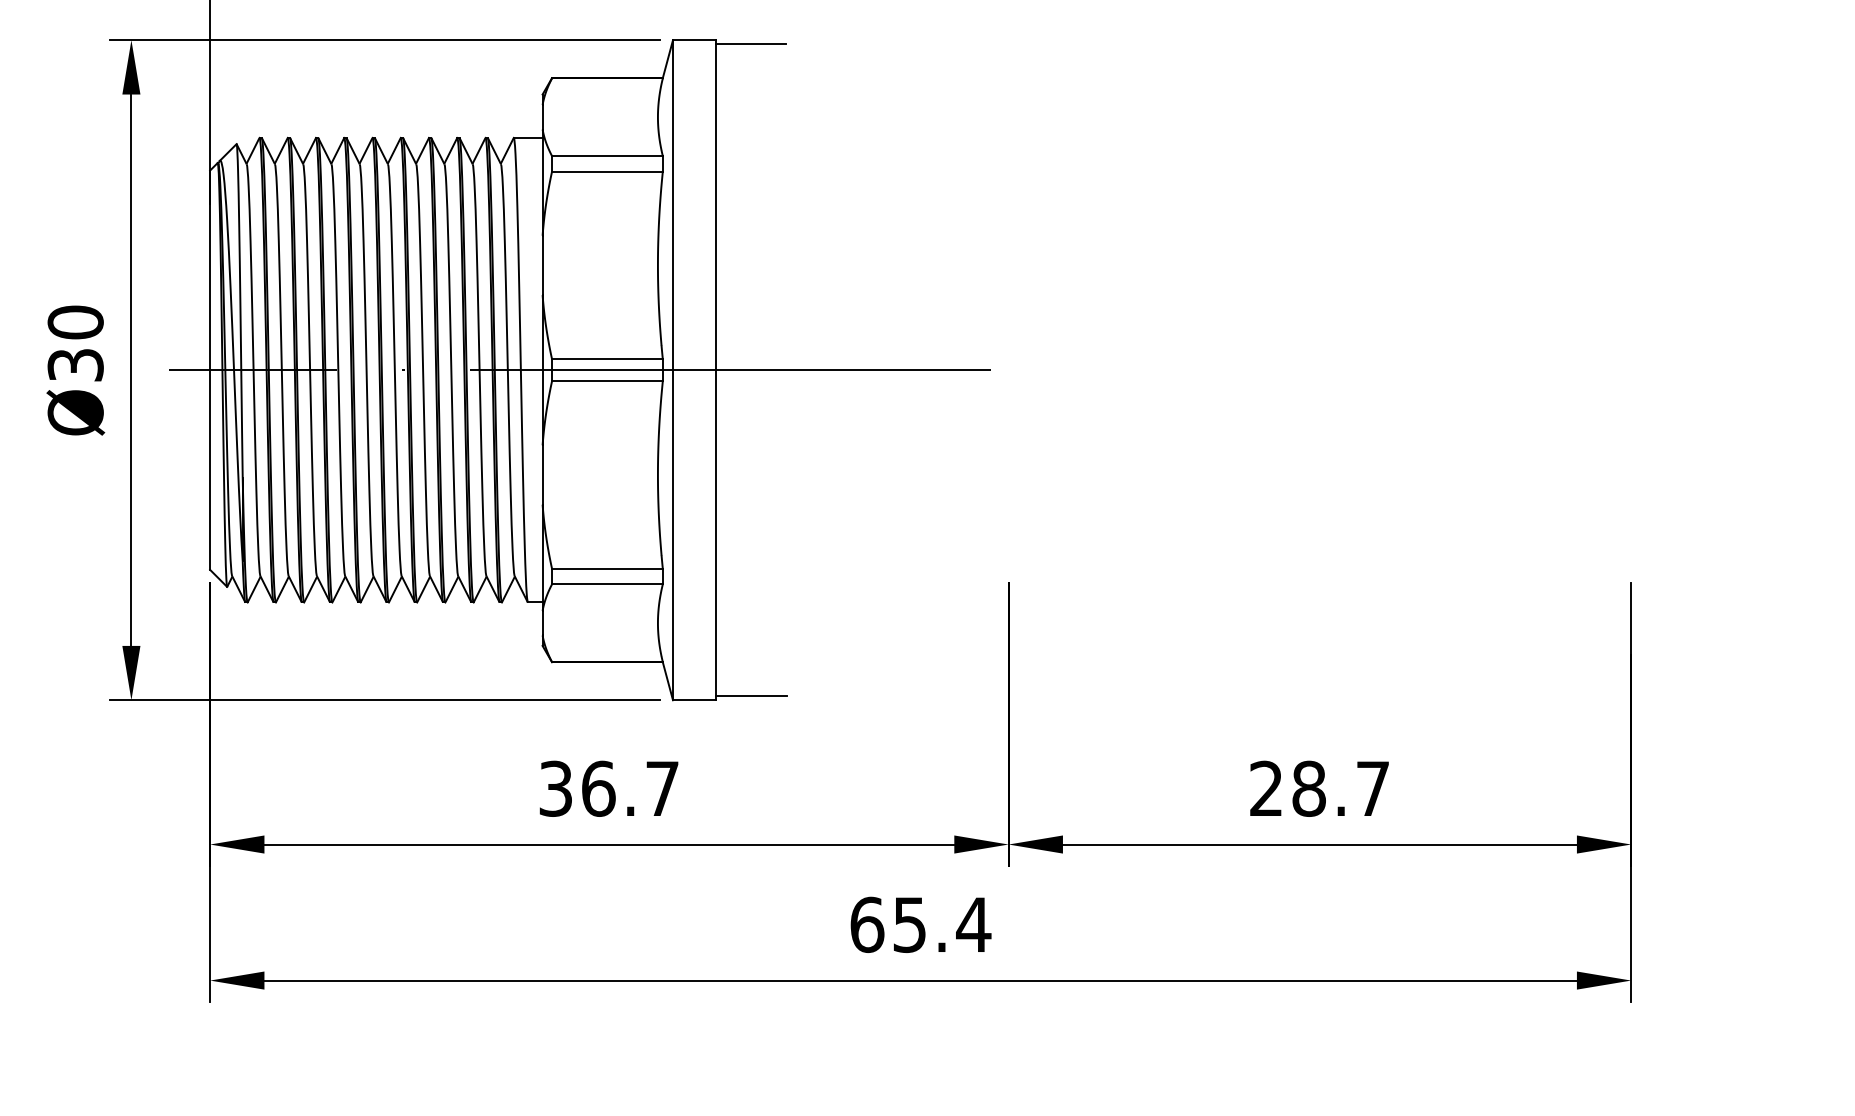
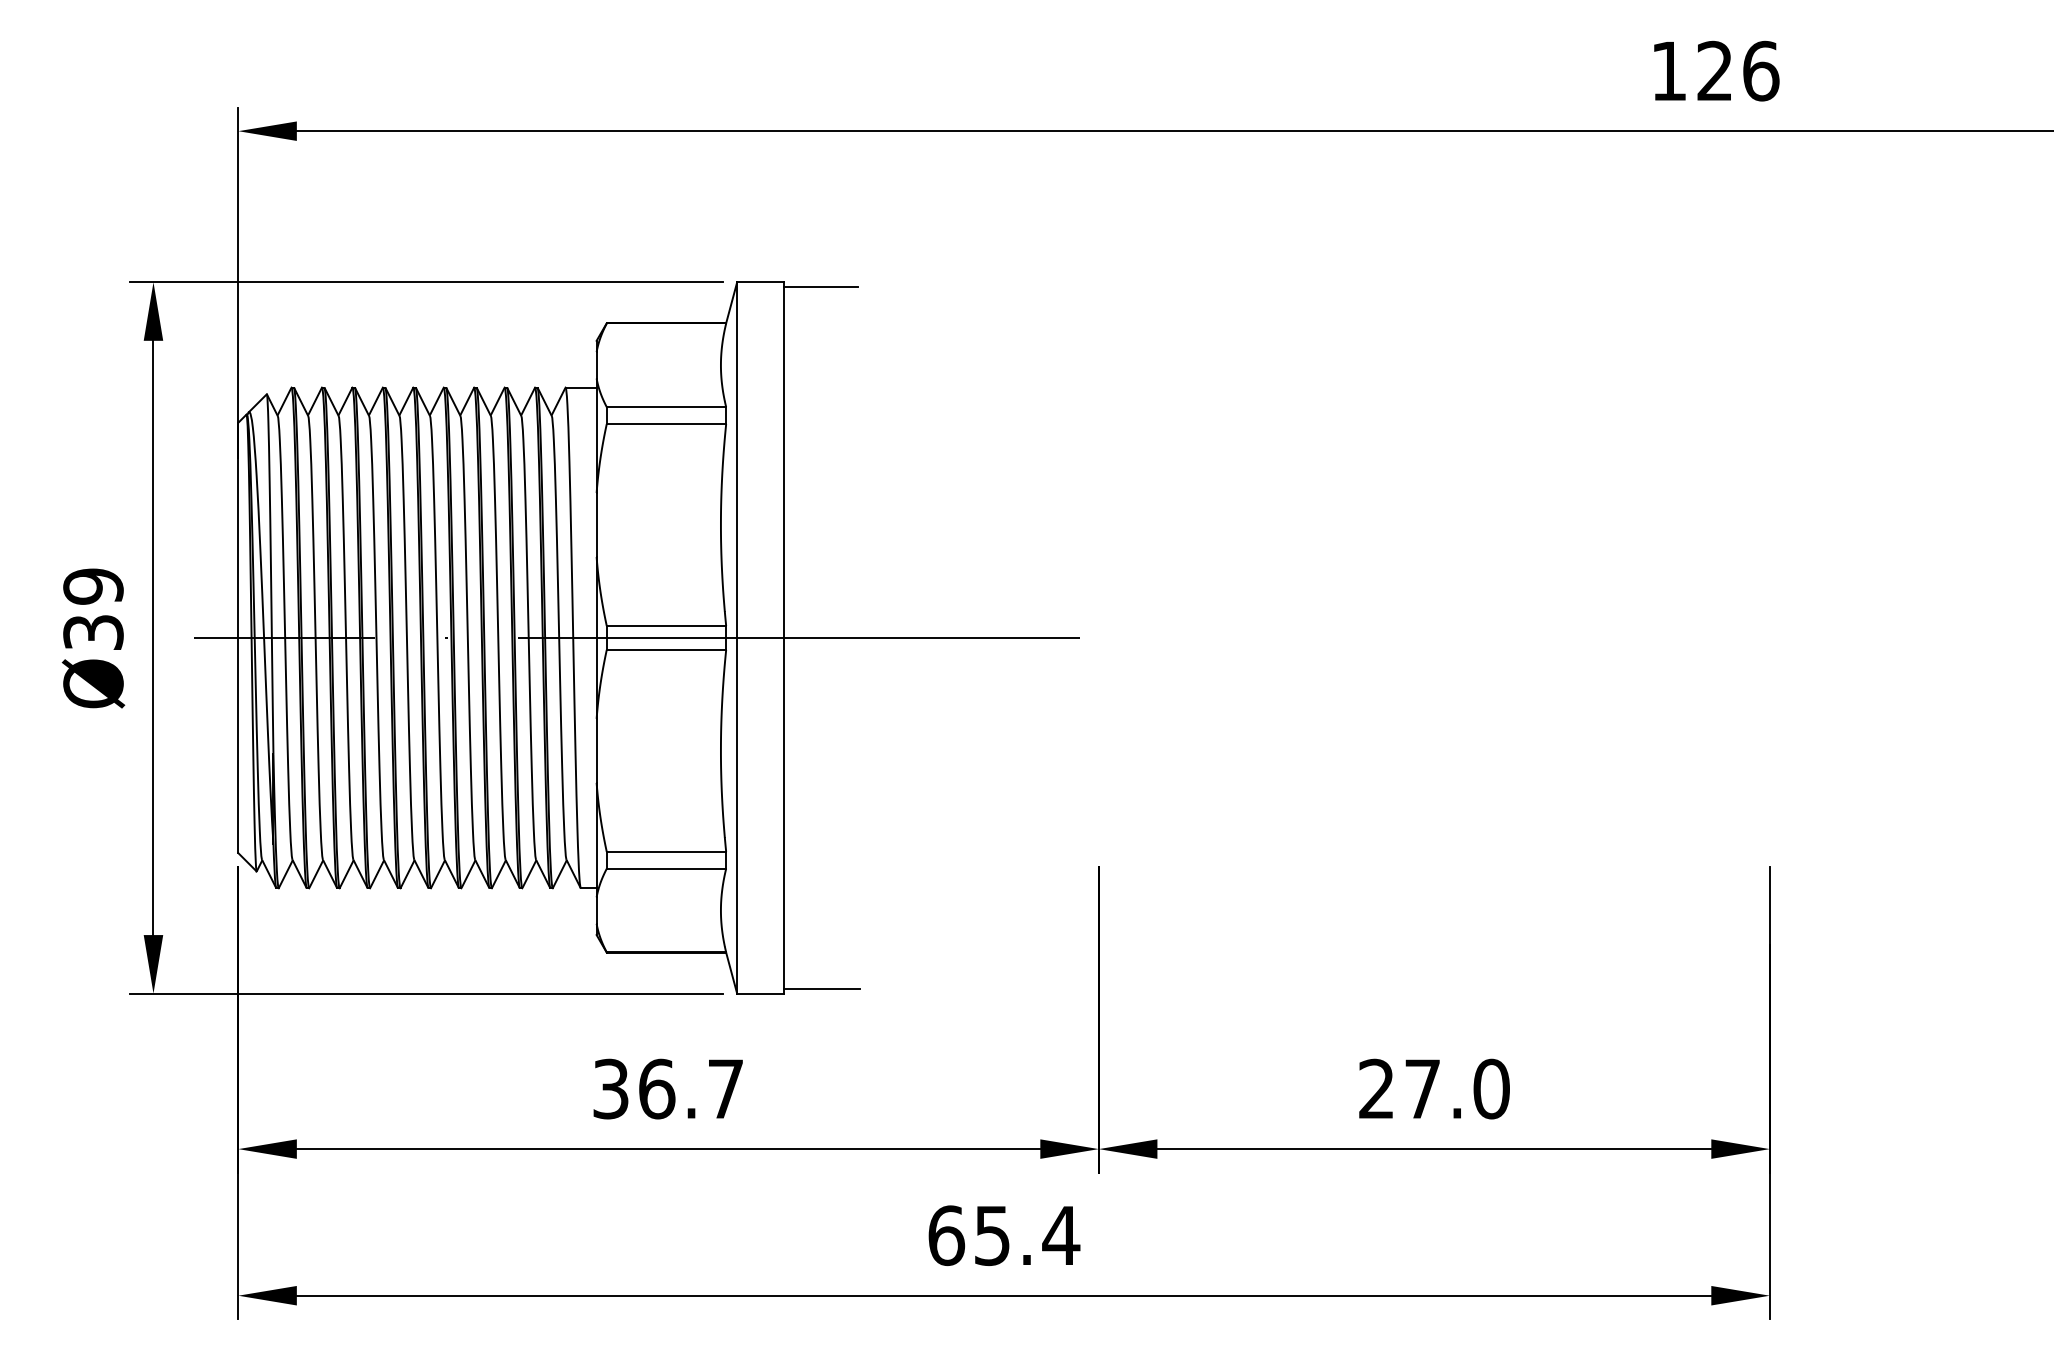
text: (75, 322) -> (93, 586), Ø30 -> Ø39
text: (1340, 788) -> (1456, 1088), 28.7 -> 27.0

